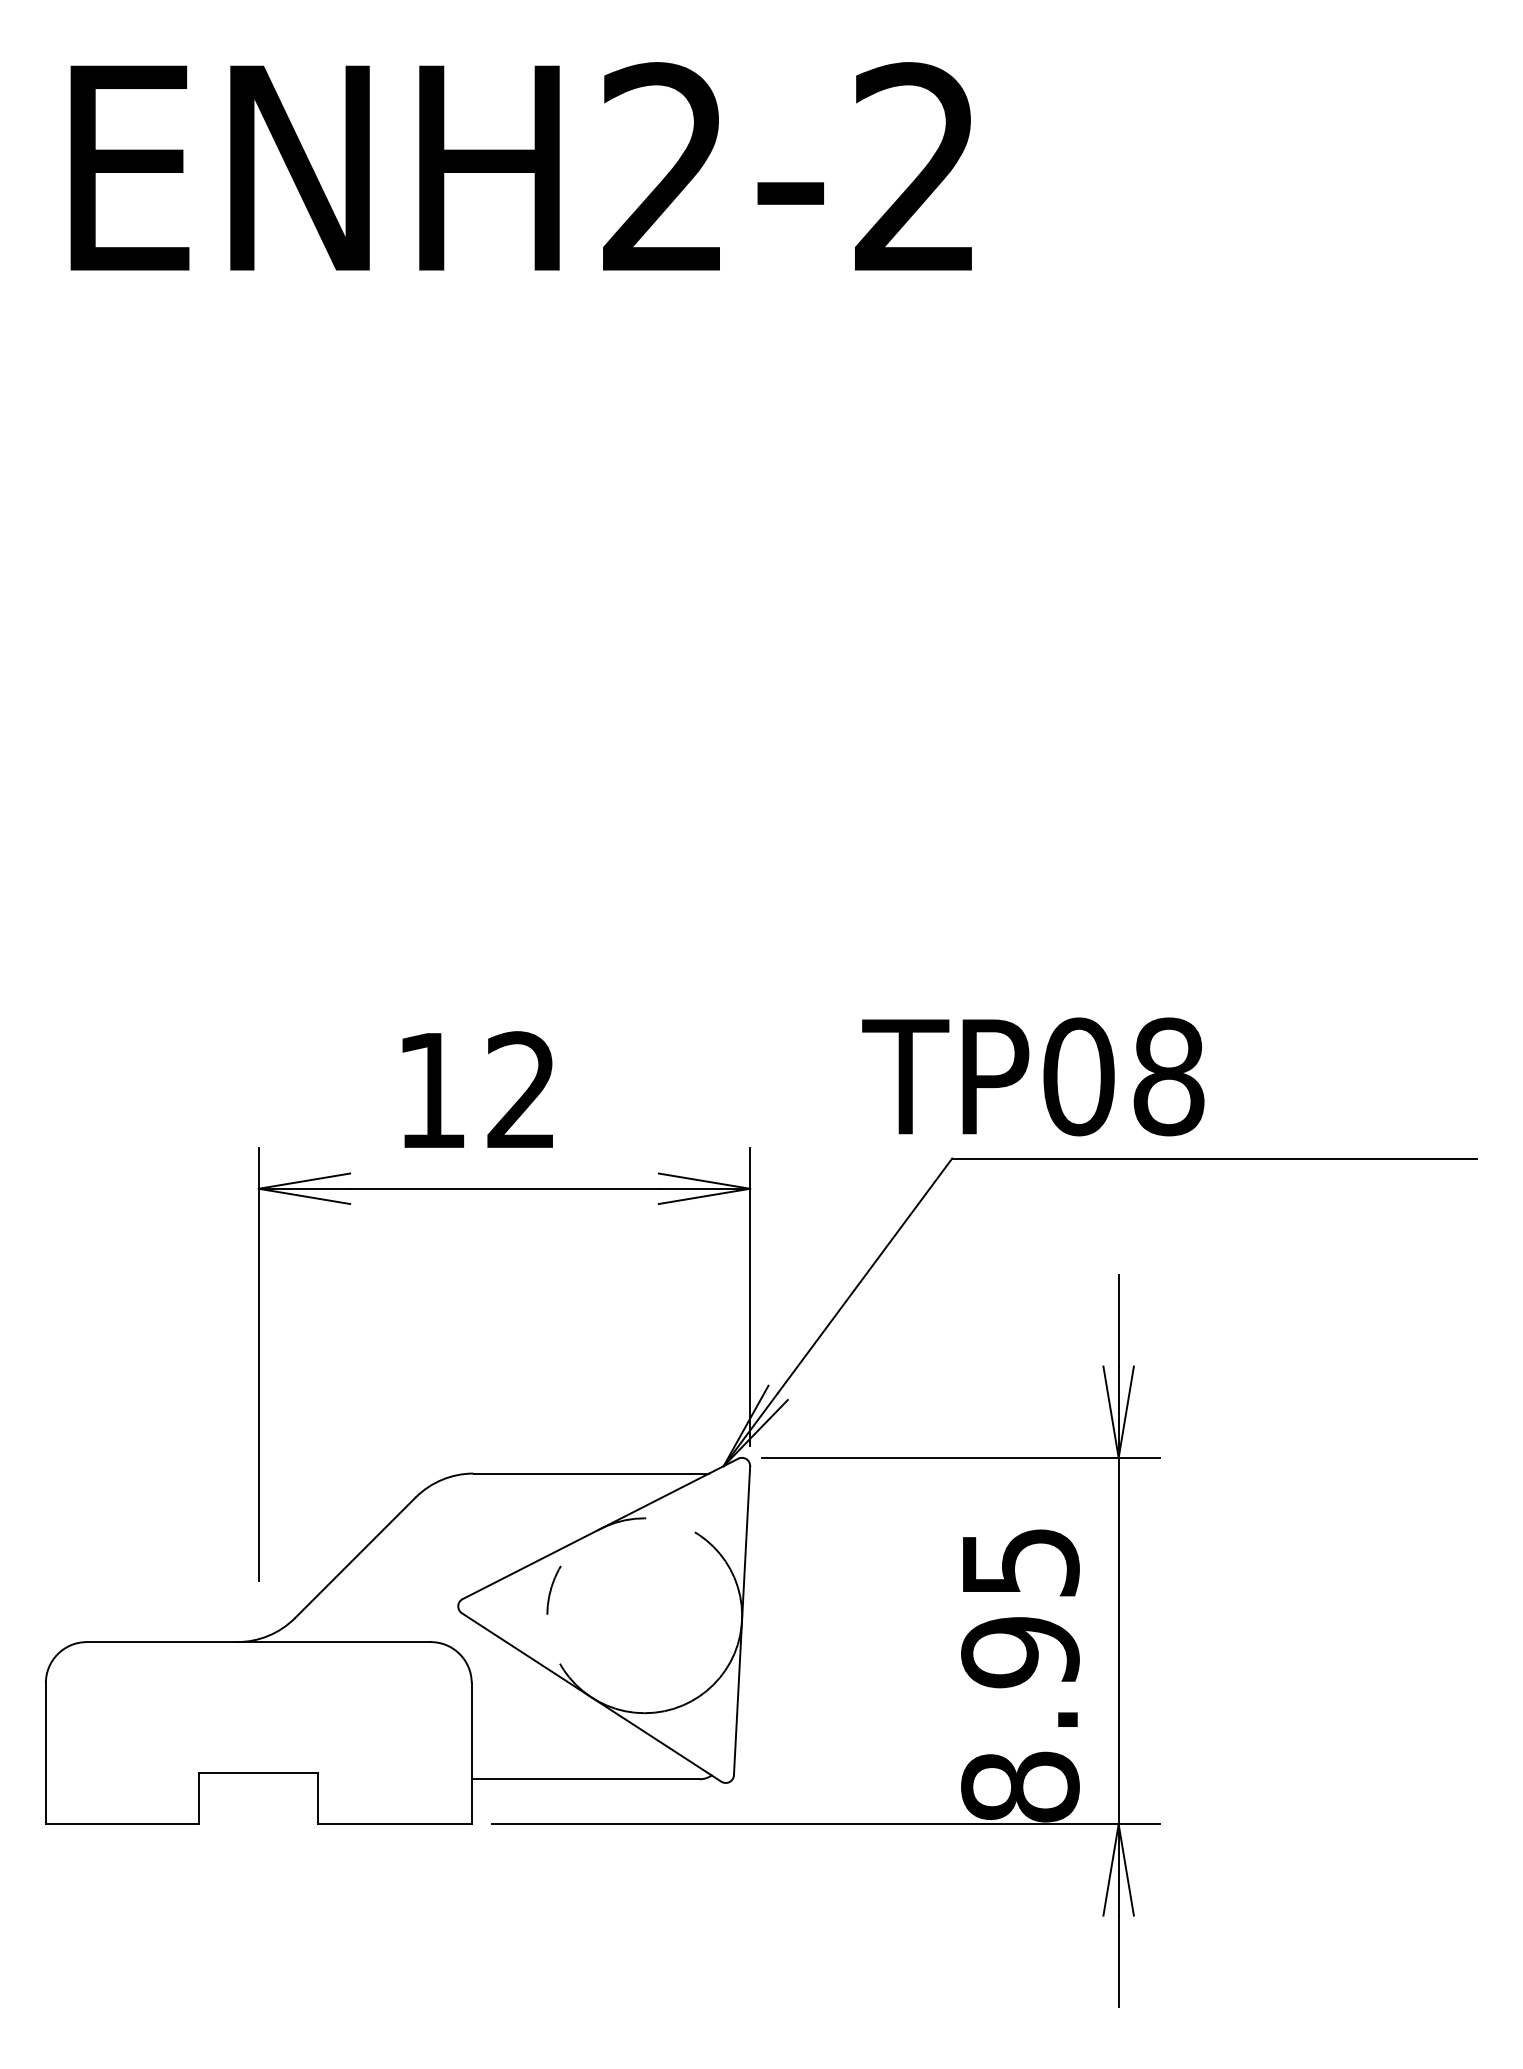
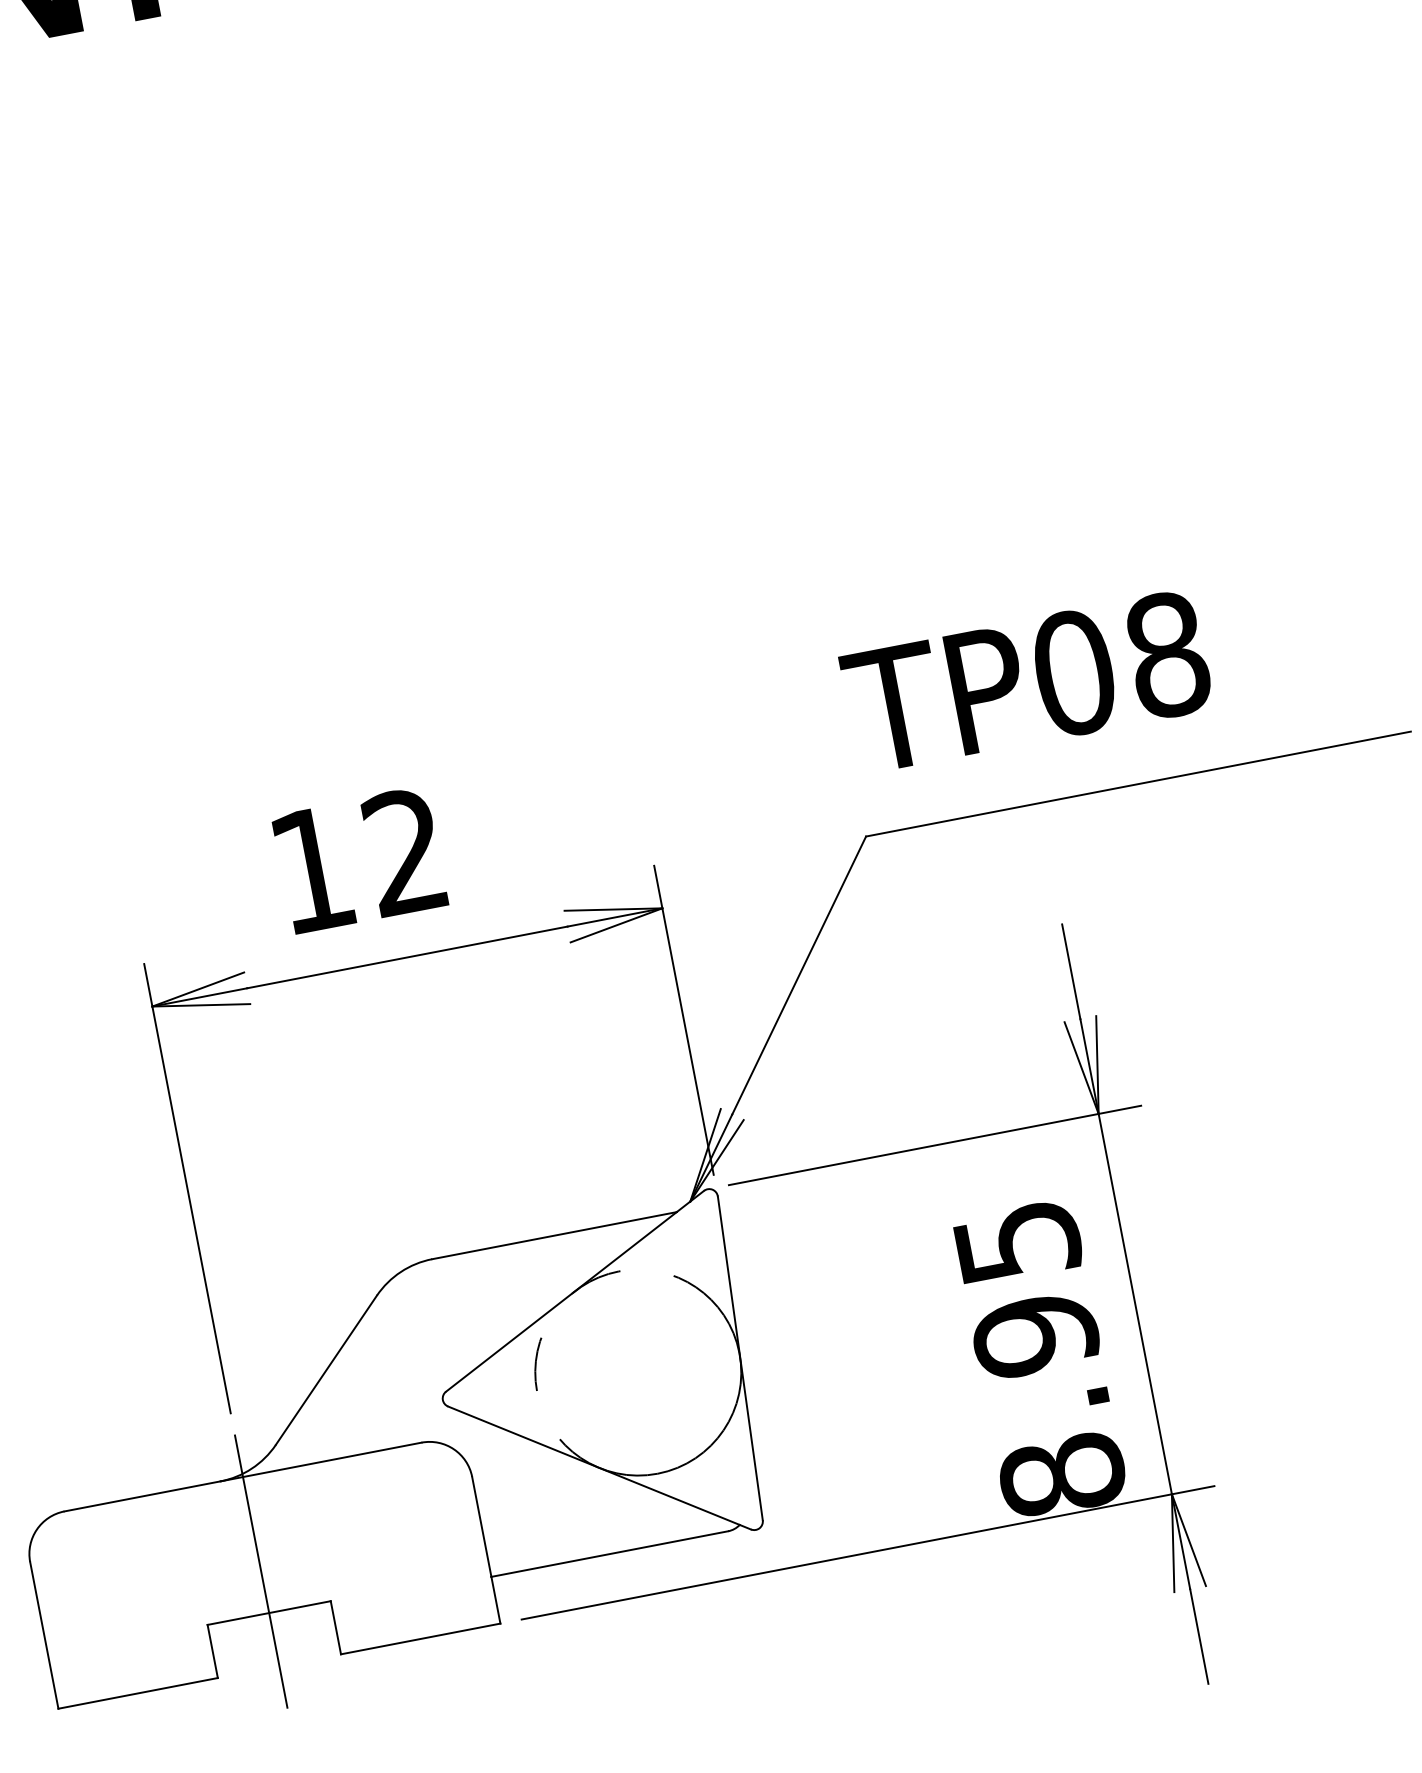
text: (1033, 1076) -> (1027, 681), moved
line: (258, 1733) -> (260, 1571), added

